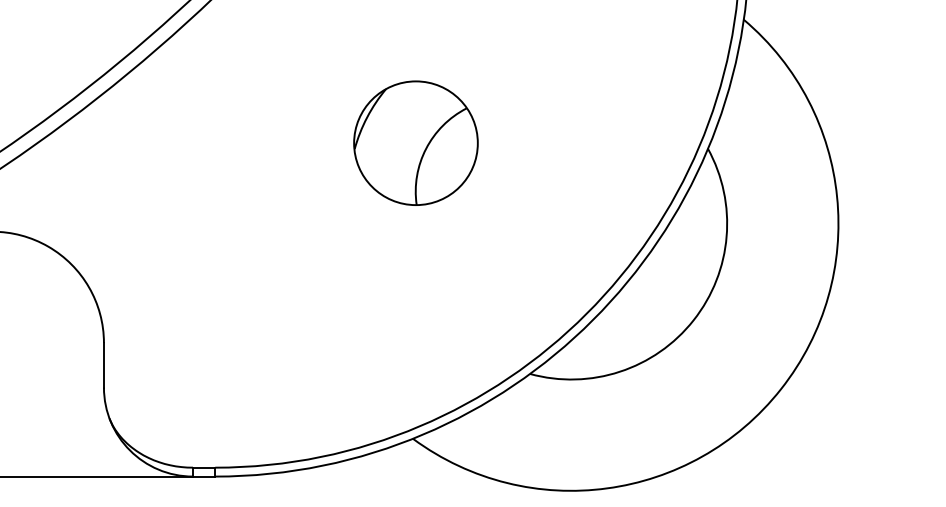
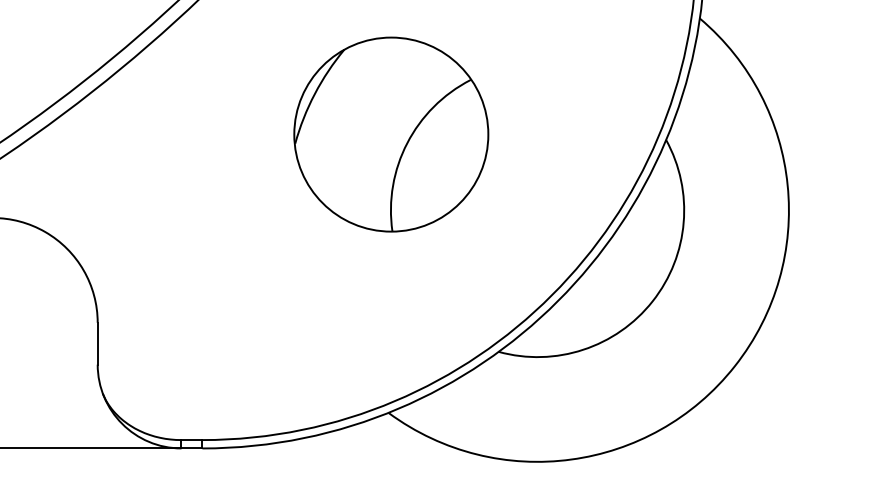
part: (415, 143) -> (390, 134), size x1.67

